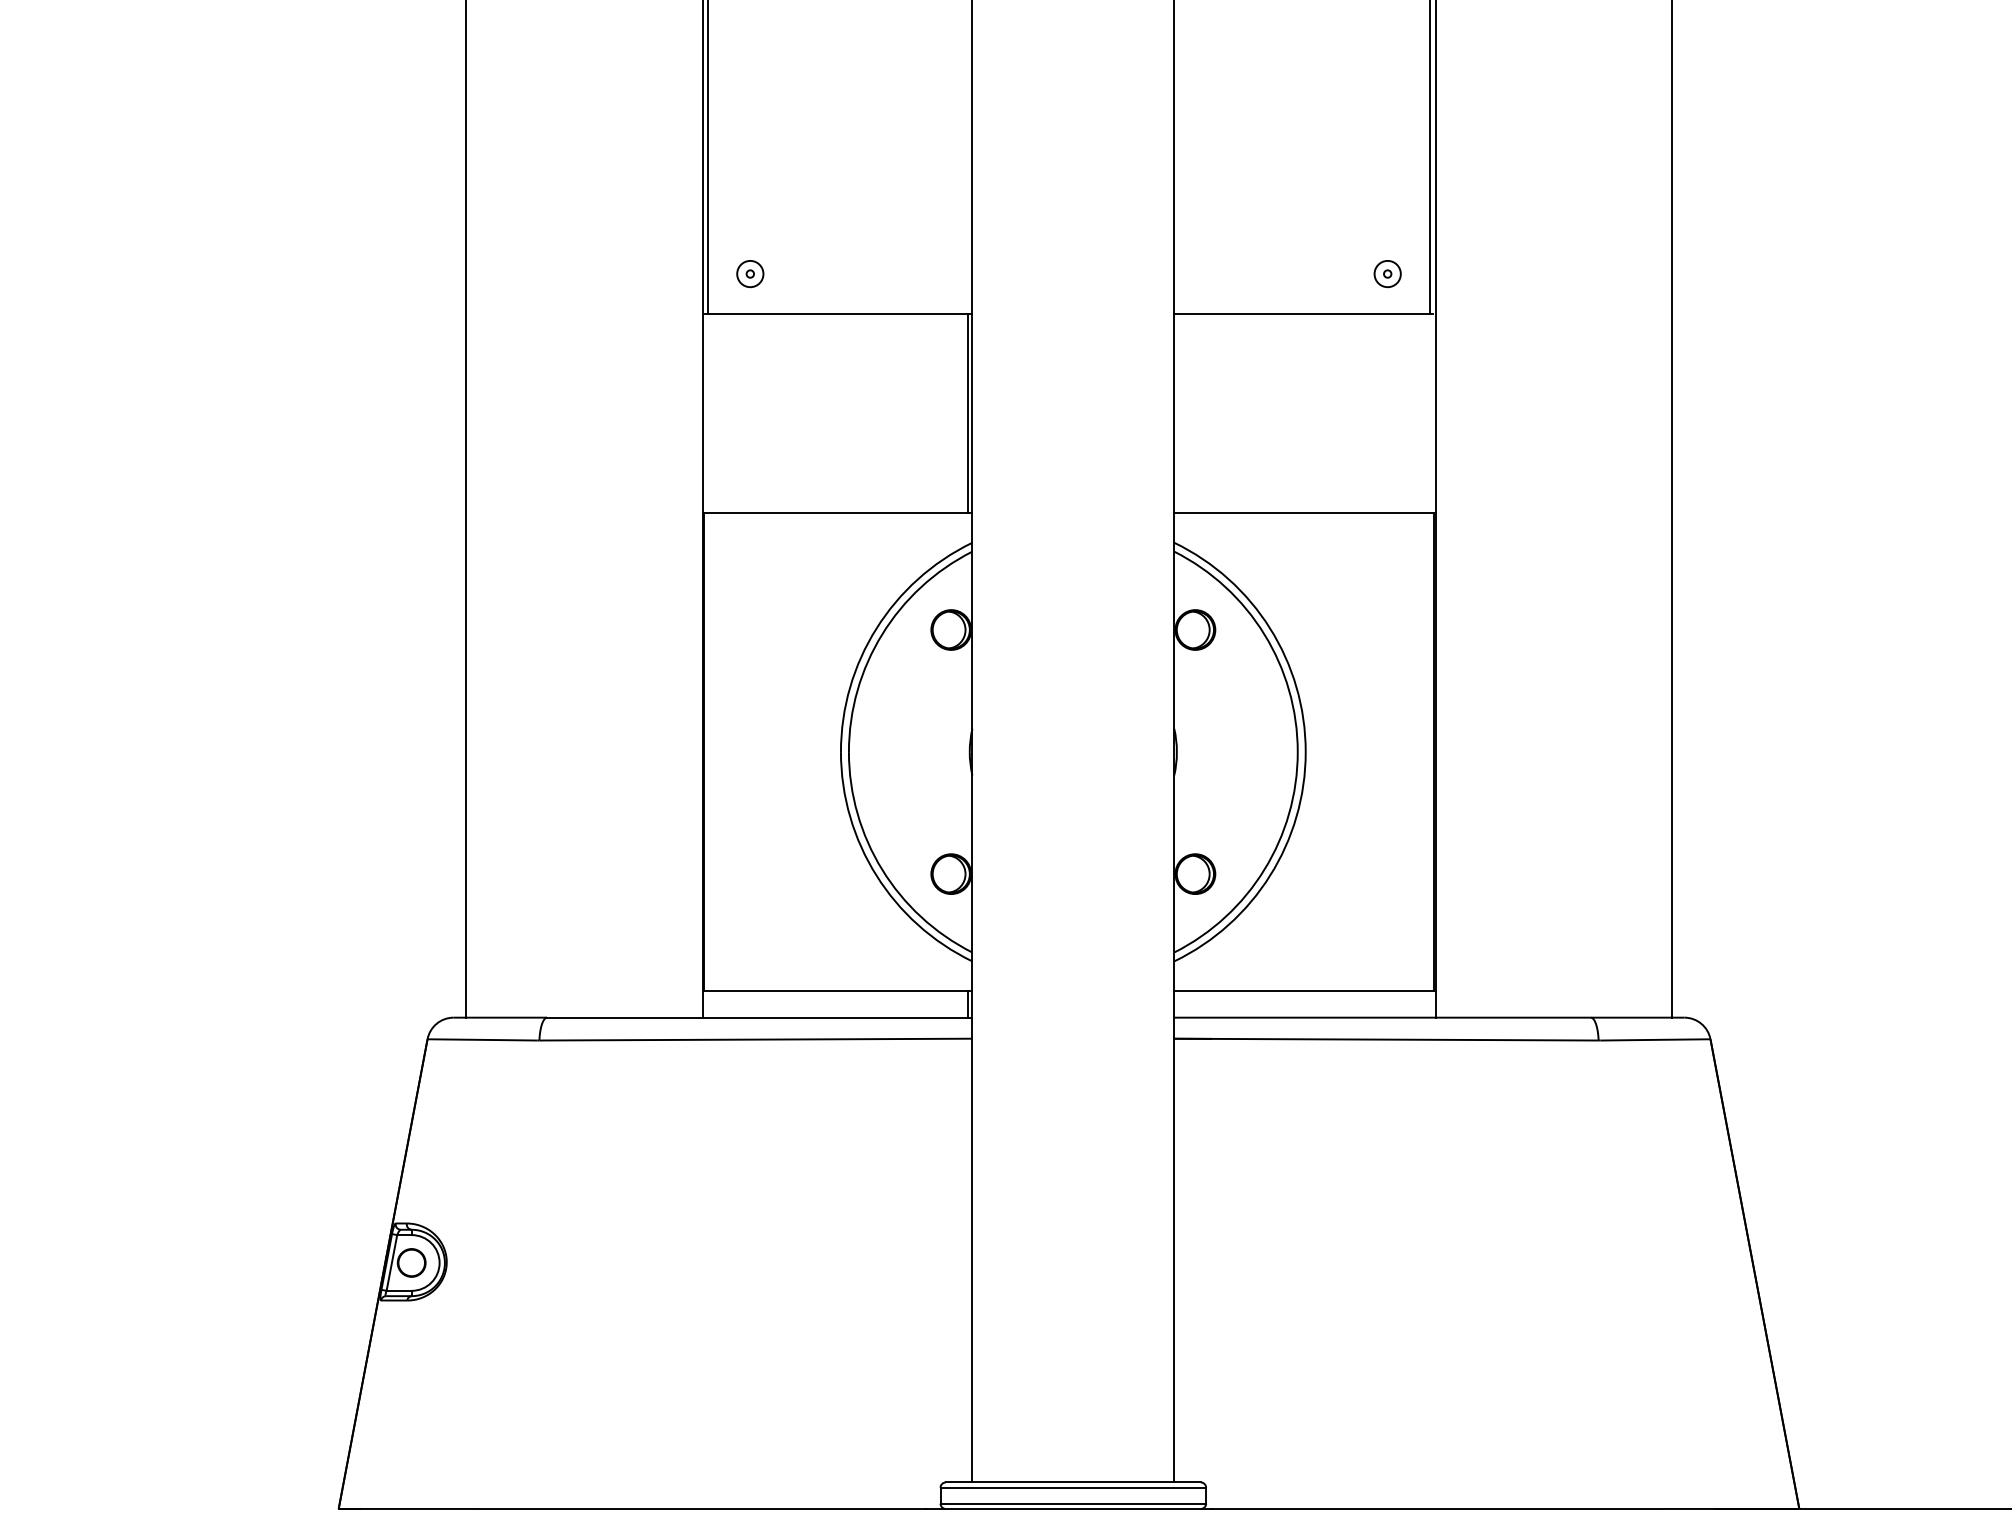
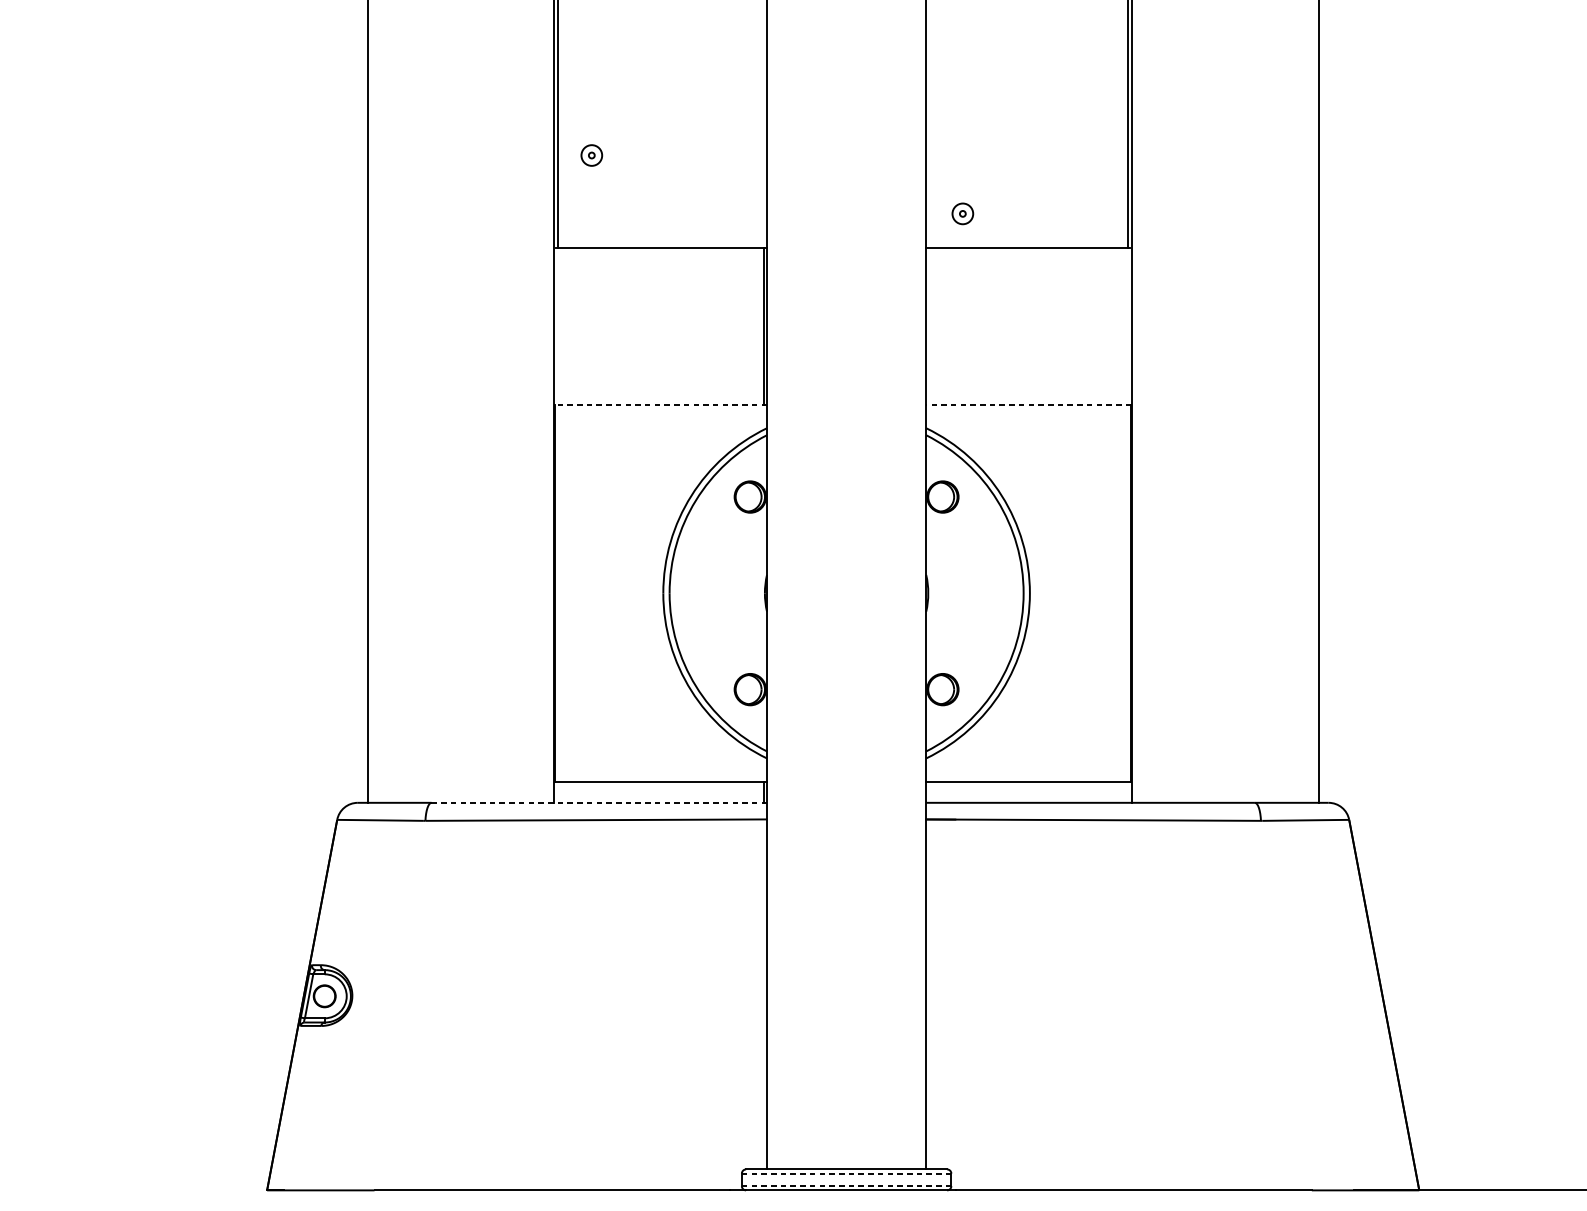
part: (750, 274) -> (591, 155), moved
part: (1387, 274) -> (962, 214), moved
line: (837, 513) -> (660, 405), solid -> dashed
line: (1304, 513) -> (1028, 405), solid -> dashed
line: (759, 1017) -> (599, 802), solid -> dashed
line: (1073, 1487) -> (846, 1173), solid -> dashed
line: (1073, 1503) -> (846, 1186), solid -> dashed

